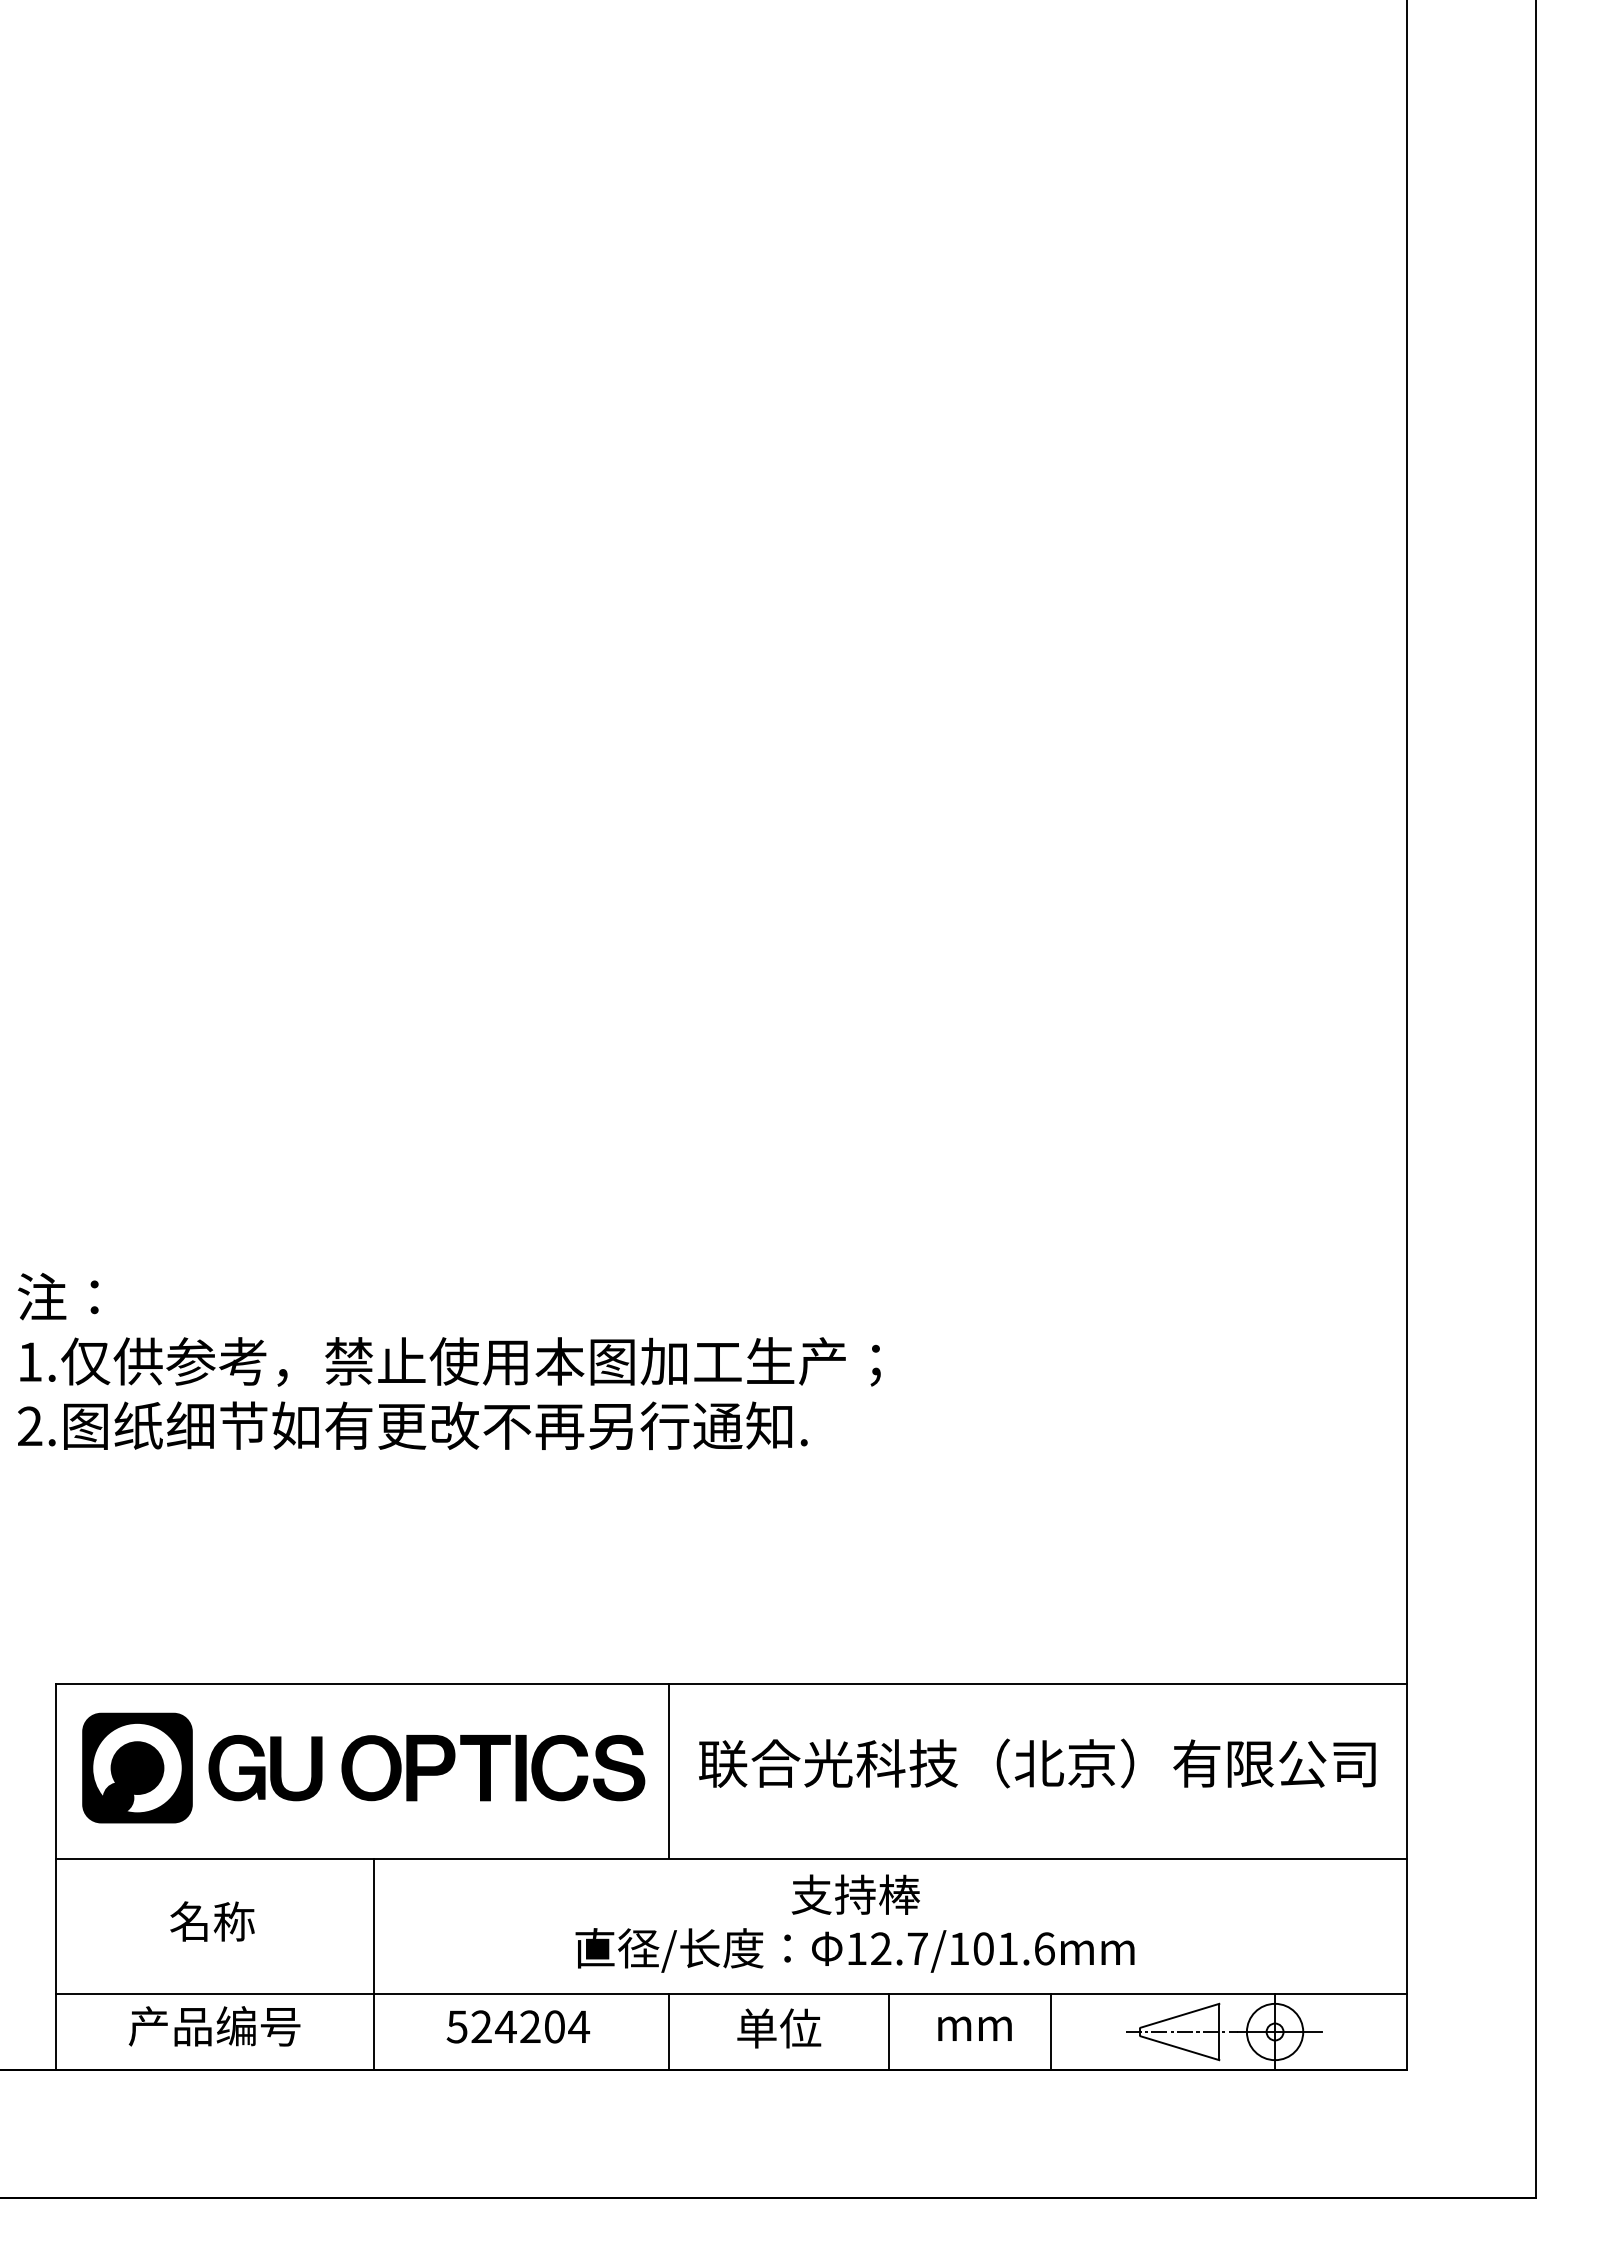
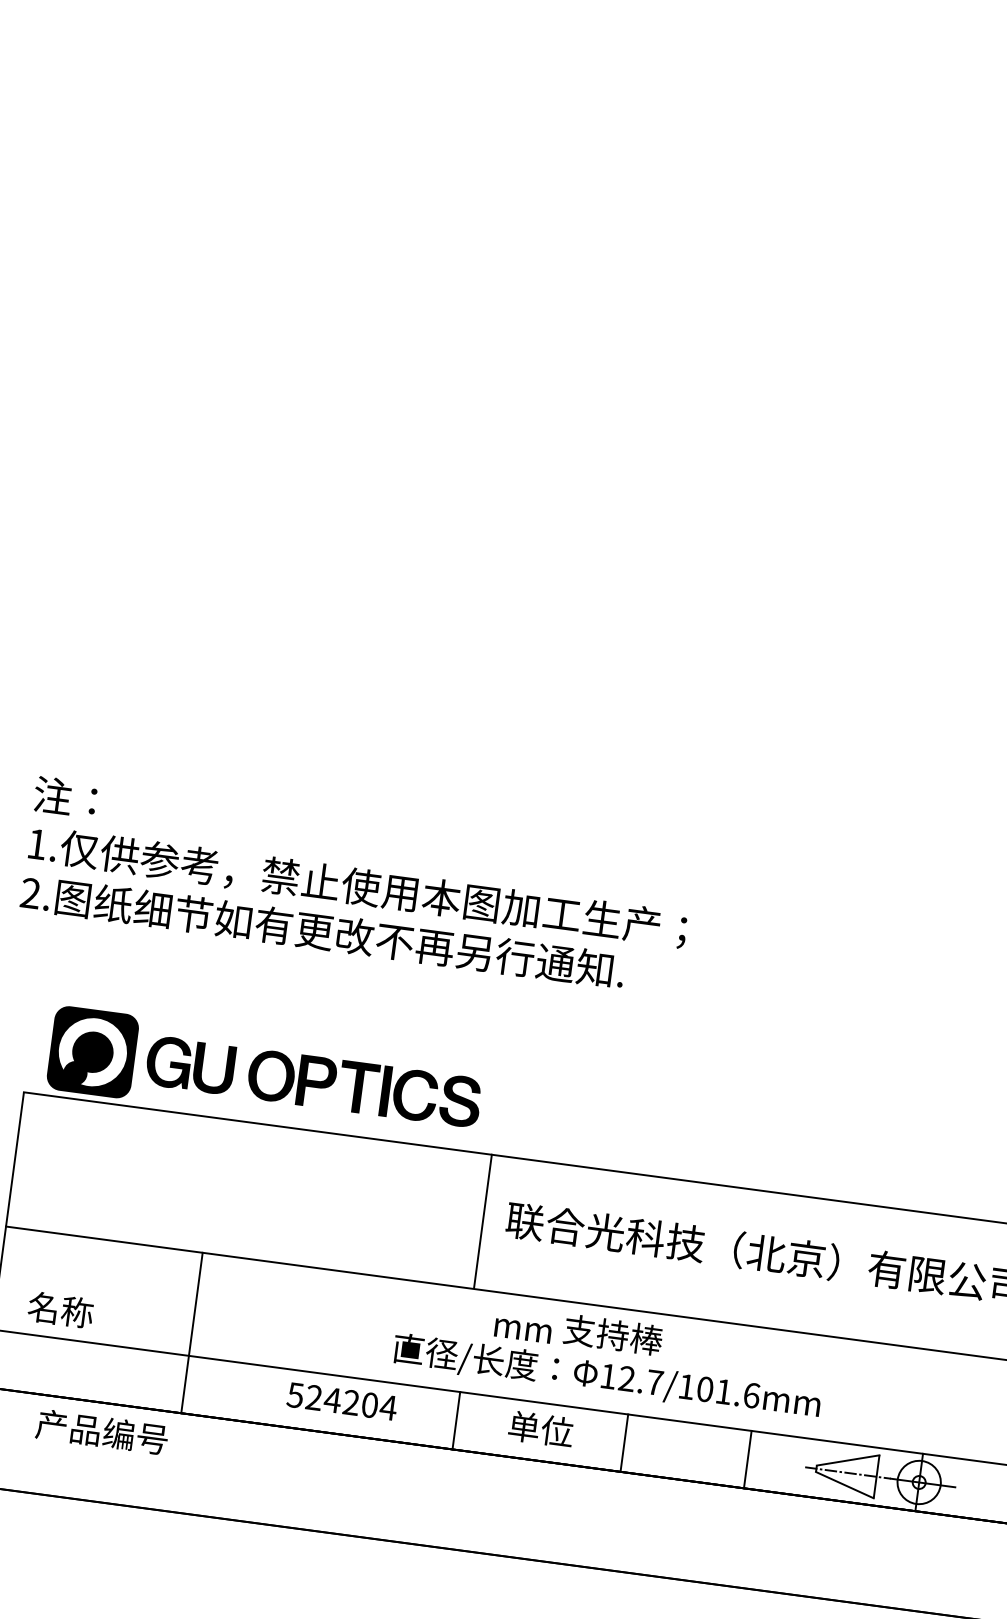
part: (363, 1767) -> (265, 1074), moved
text: (212, 1921) -> (60, 1310), moved
line: (374, 1964) -> (192, 1333), moved
text: (214, 2026) -> (102, 1432), moved
text: (974, 2028) -> (522, 1330), moved

